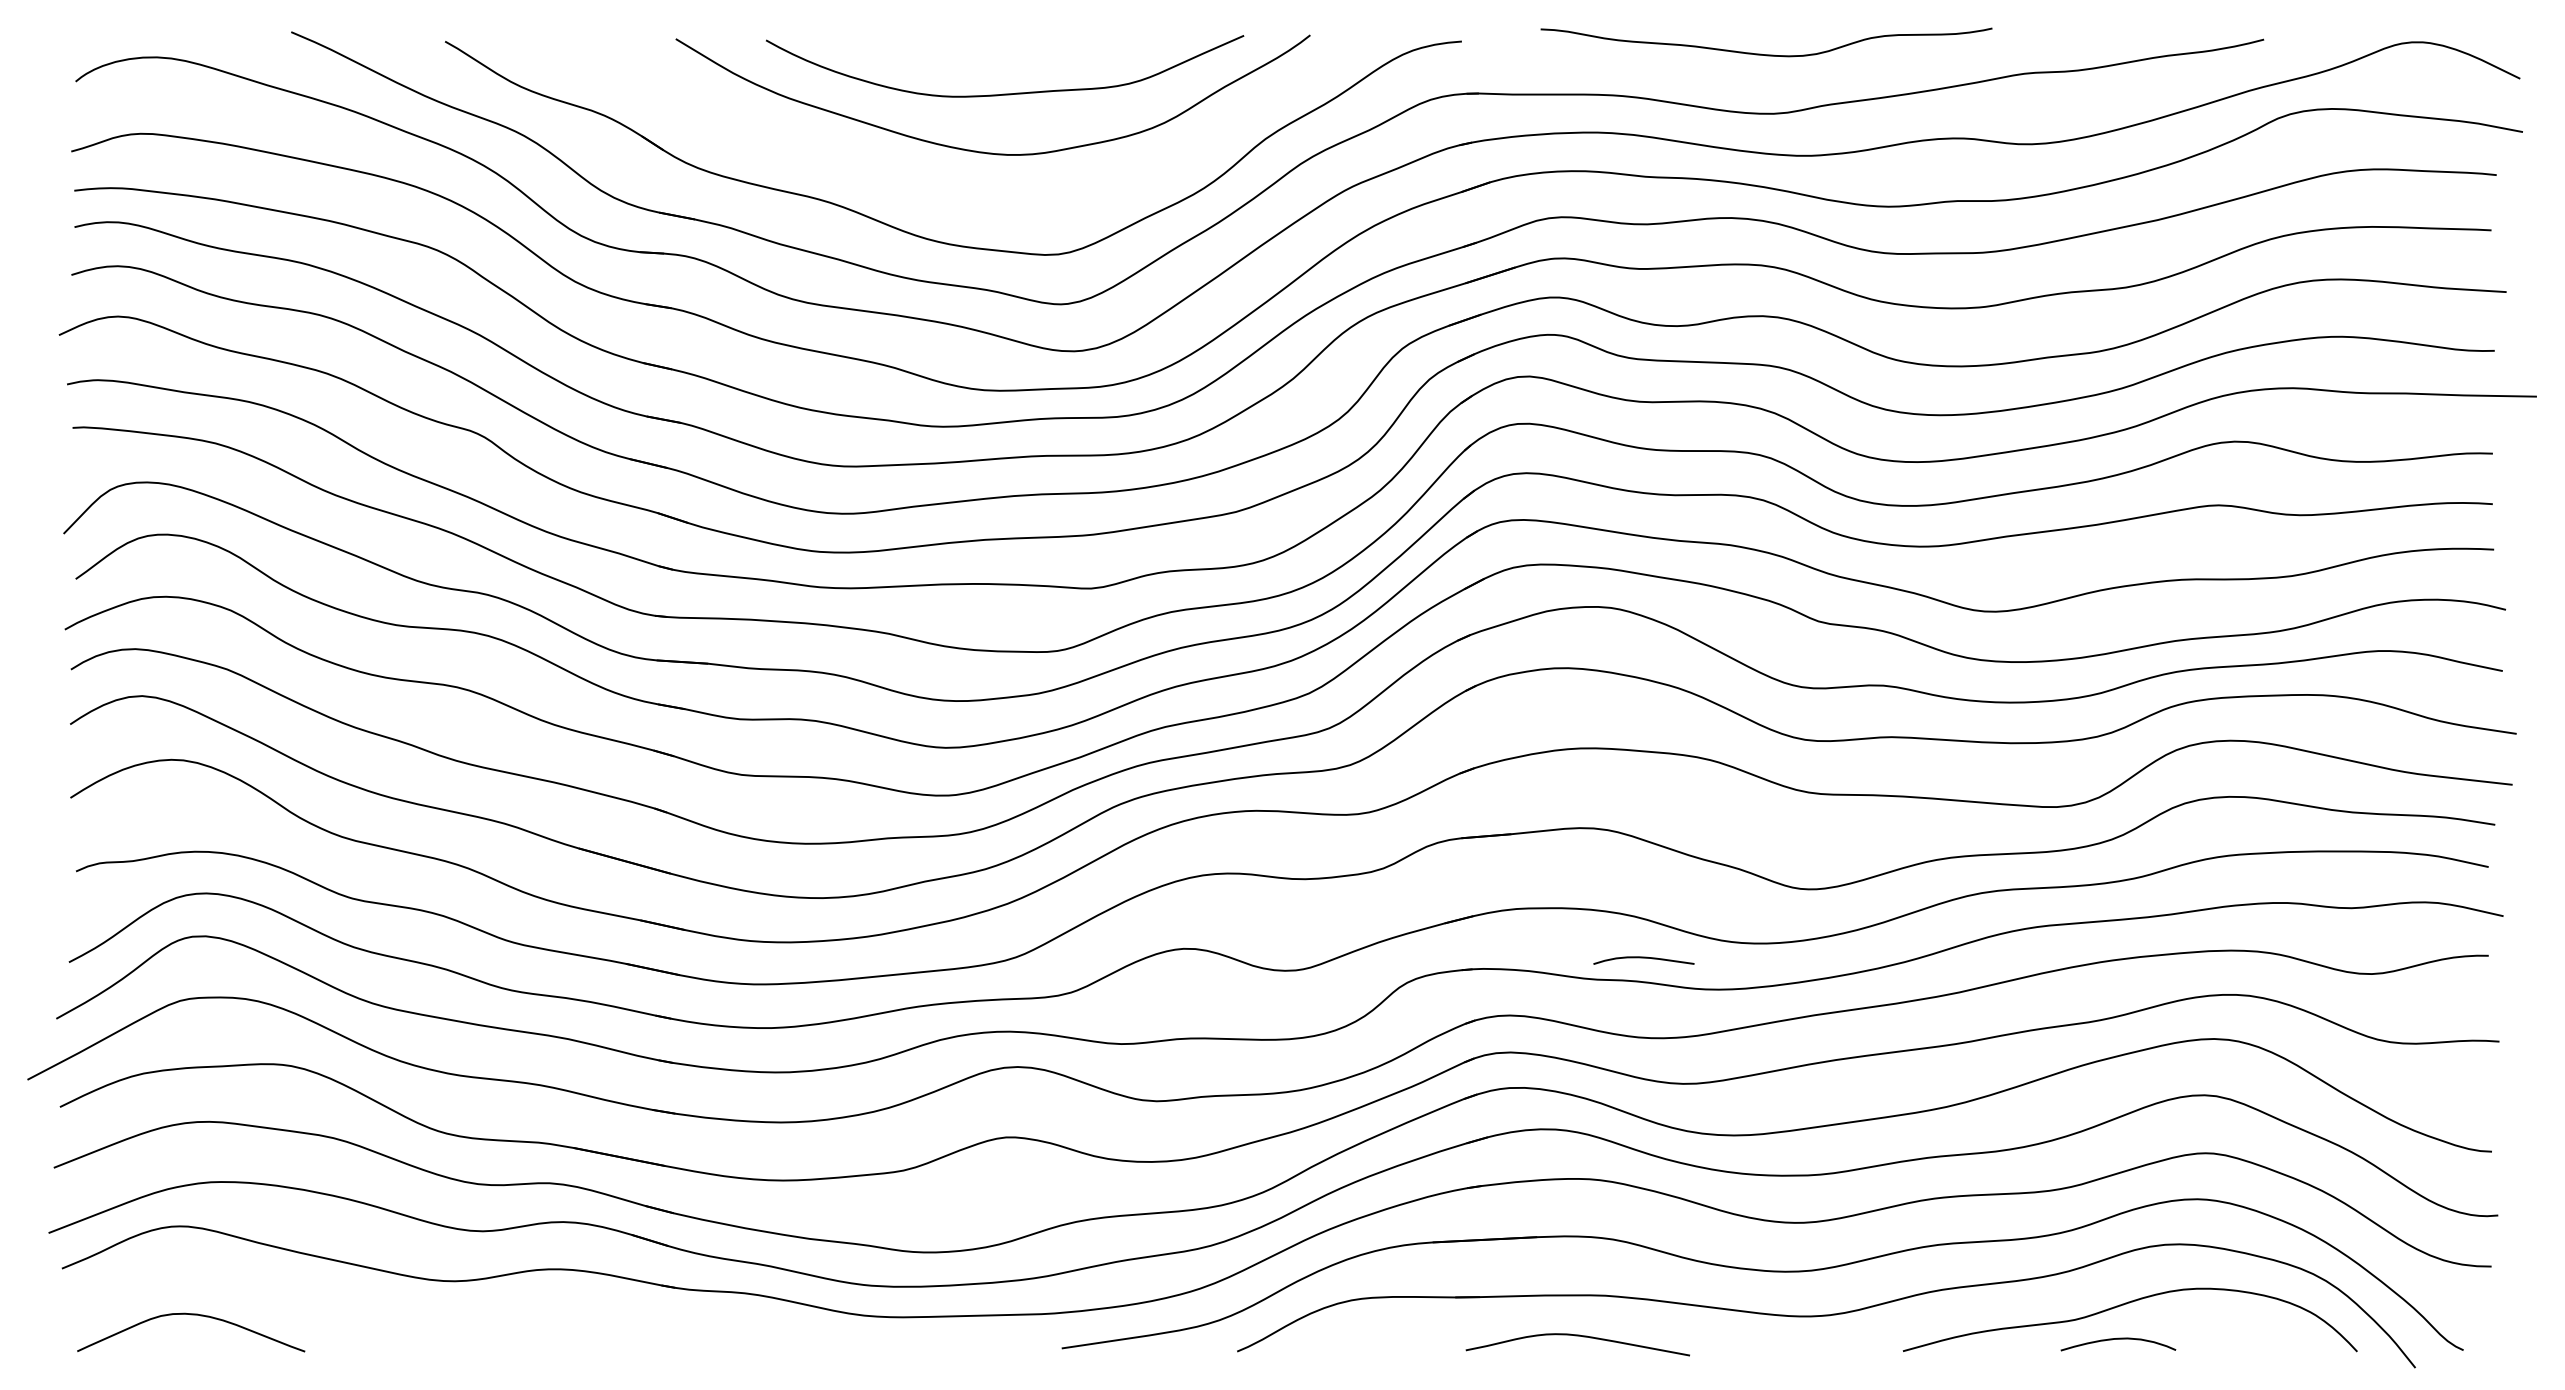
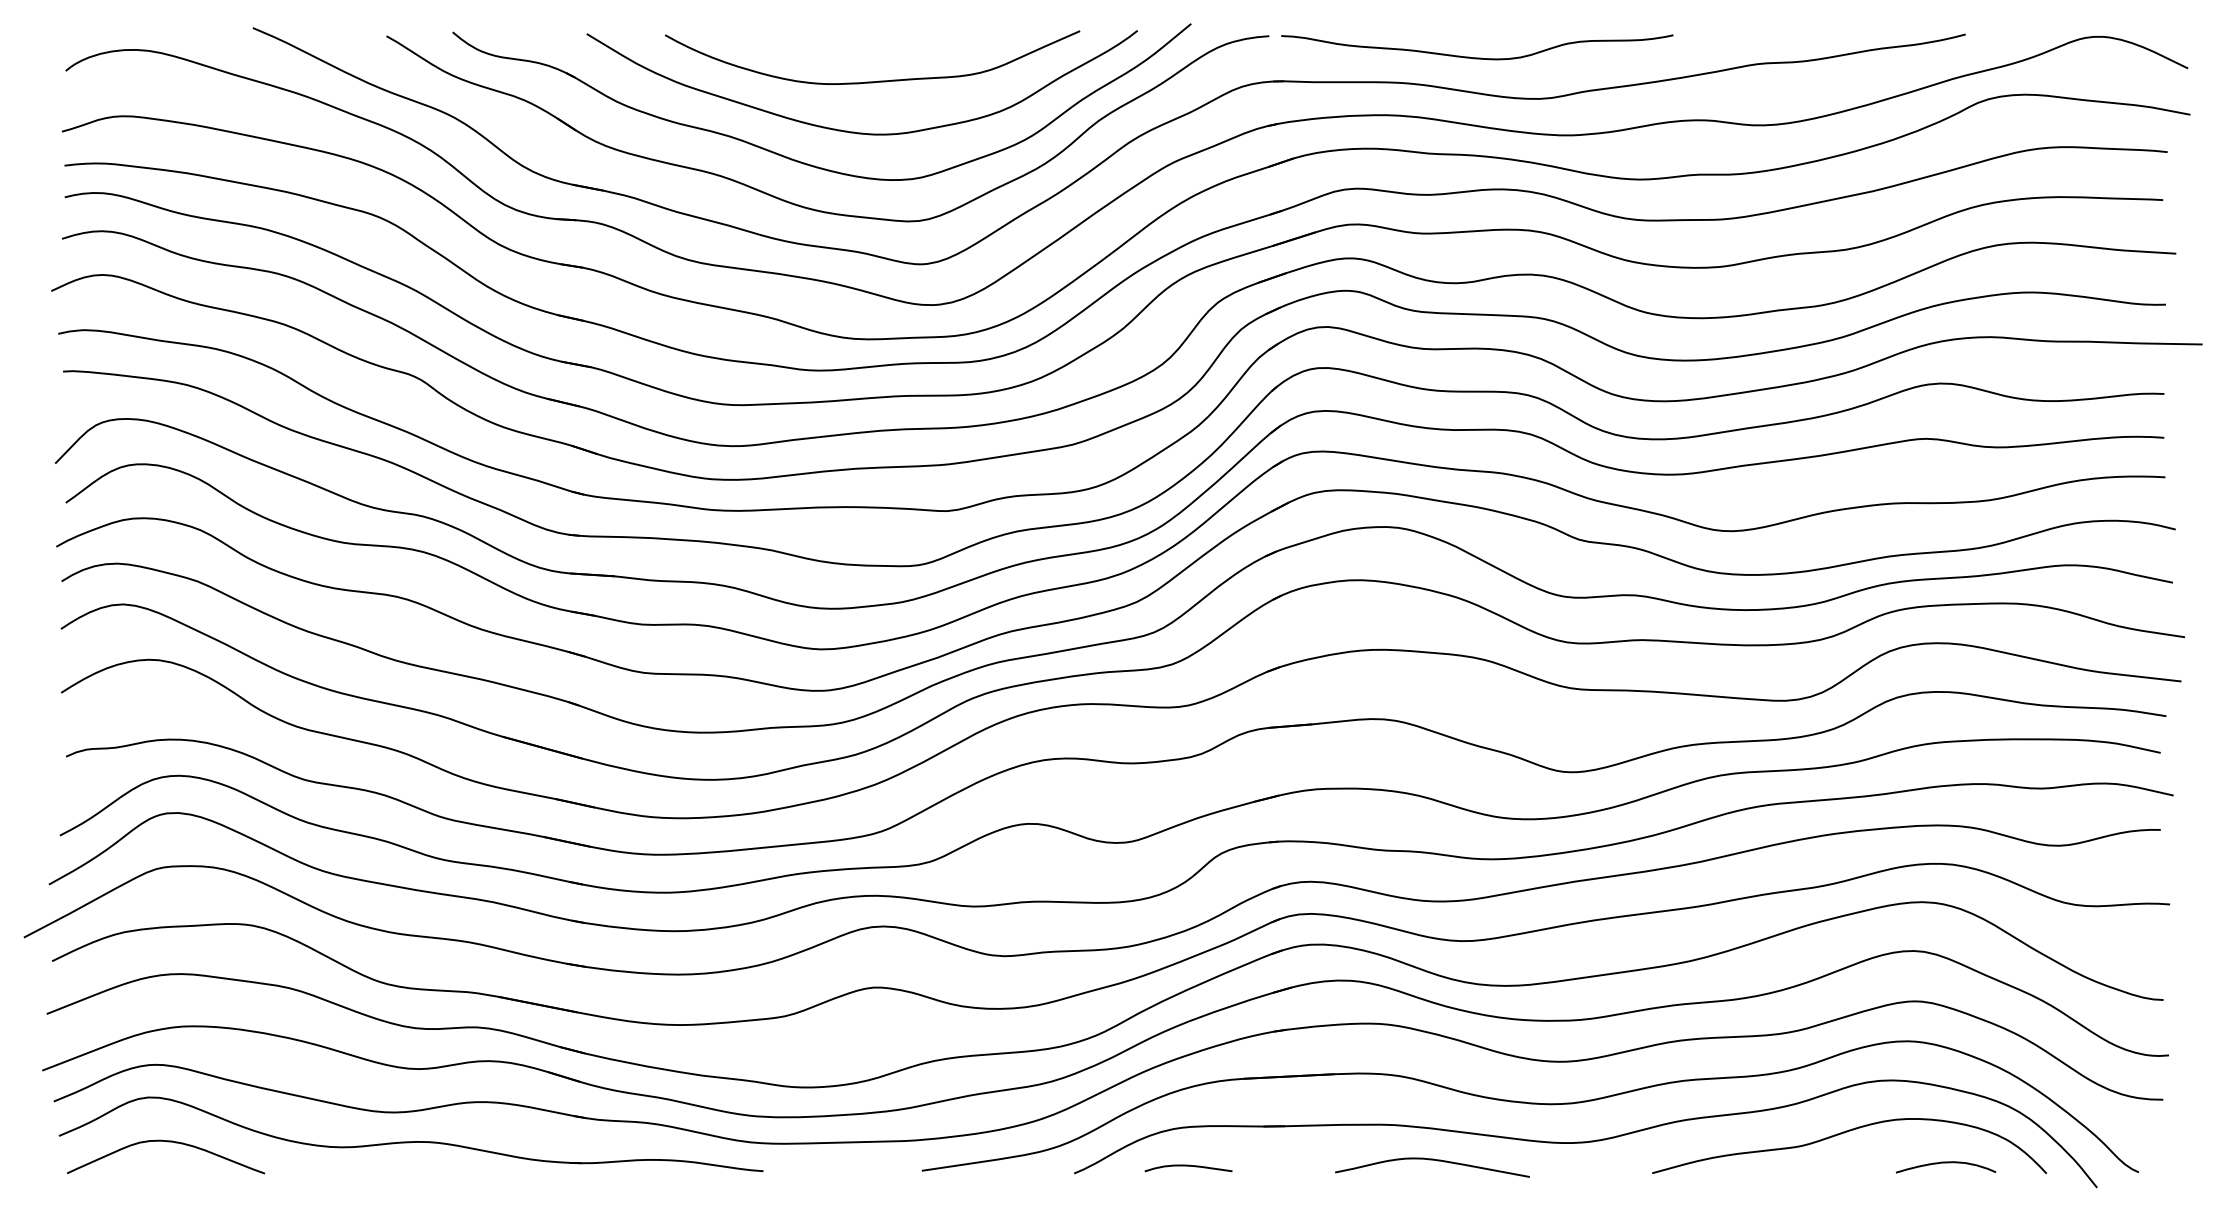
curve: (1766, 54) -> (1477, 57), moved
part: (924, 186) -> (802, 162), added
curve: (1643, 958) -> (1188, 1166), moved
part: (473, 1314) -> (411, 1141), added
curve: (1577, 1336) -> (1432, 1160), moved
curve: (2118, 1339) -> (1946, 1163), moved

